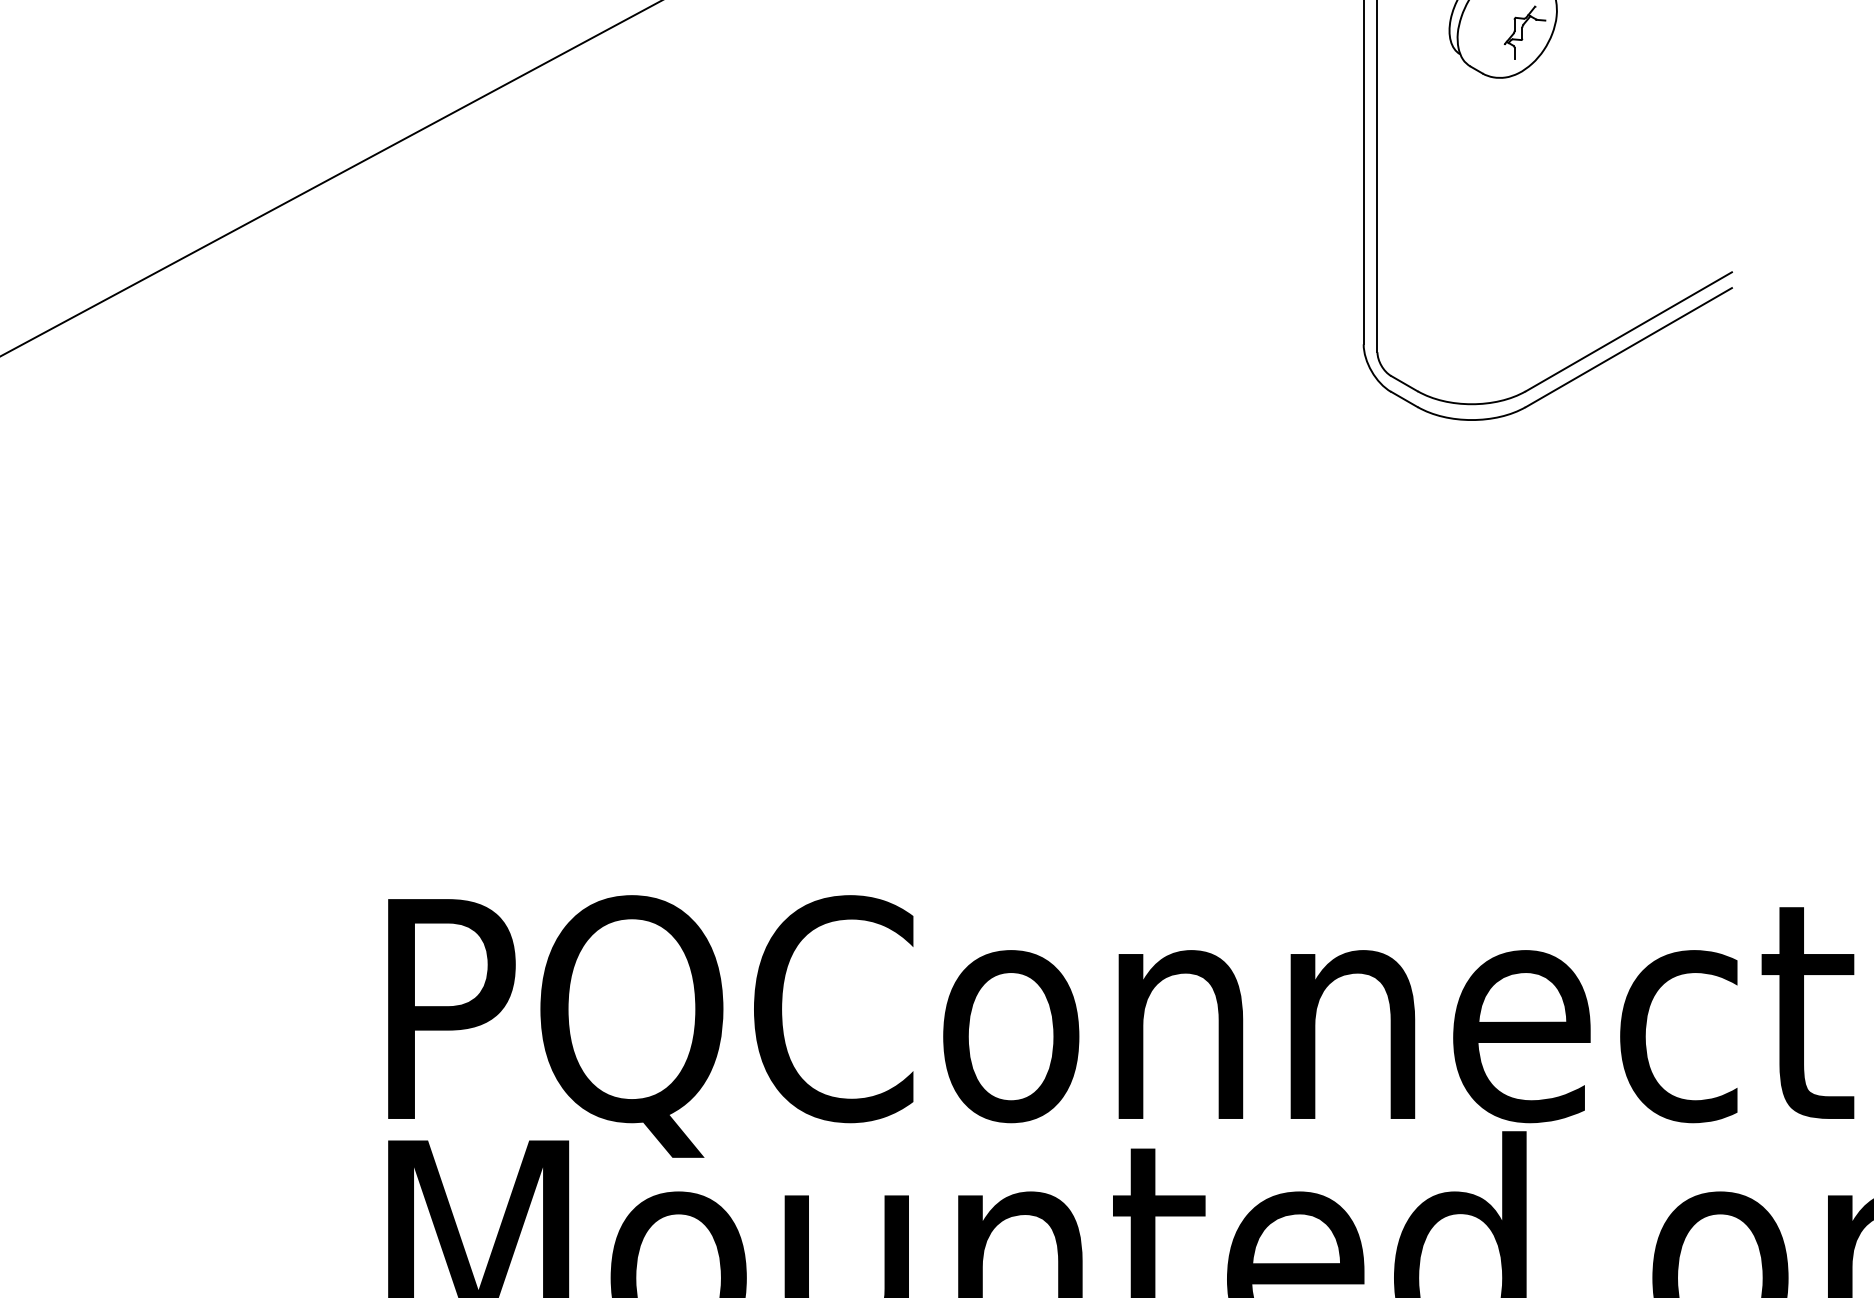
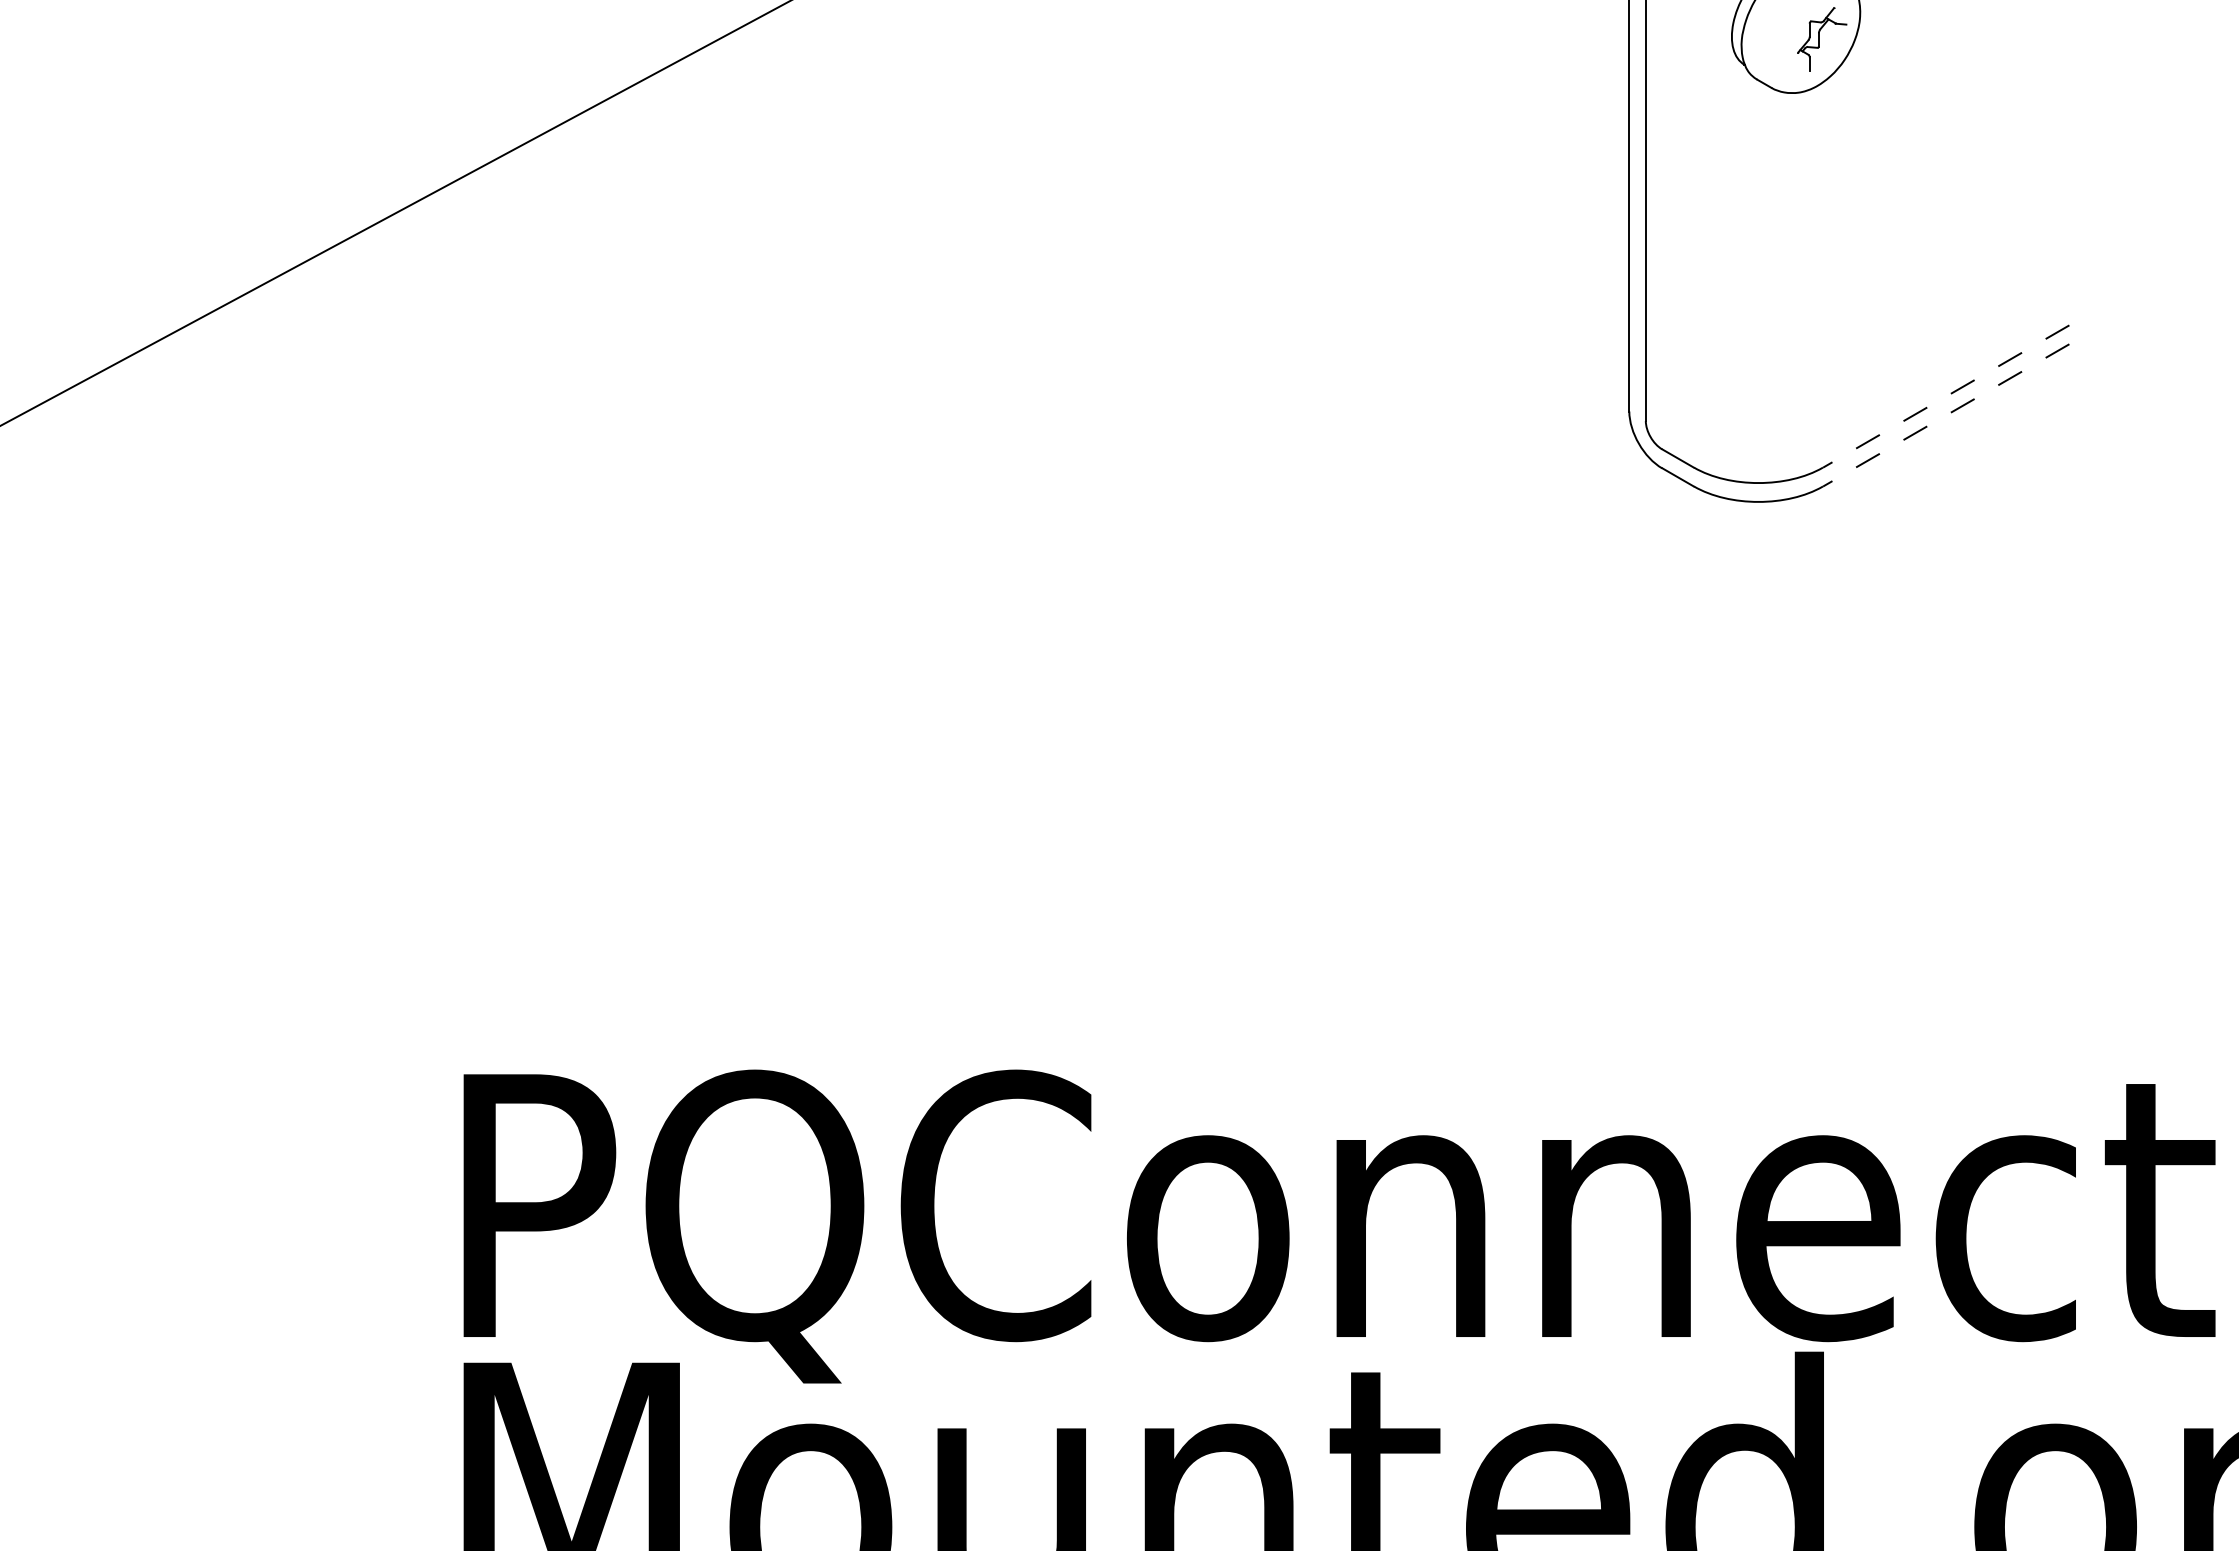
line: (1628, 331) -> (1945, 396), solid -> dashed
line: (1628, 347) -> (1945, 415), solid -> dashed

